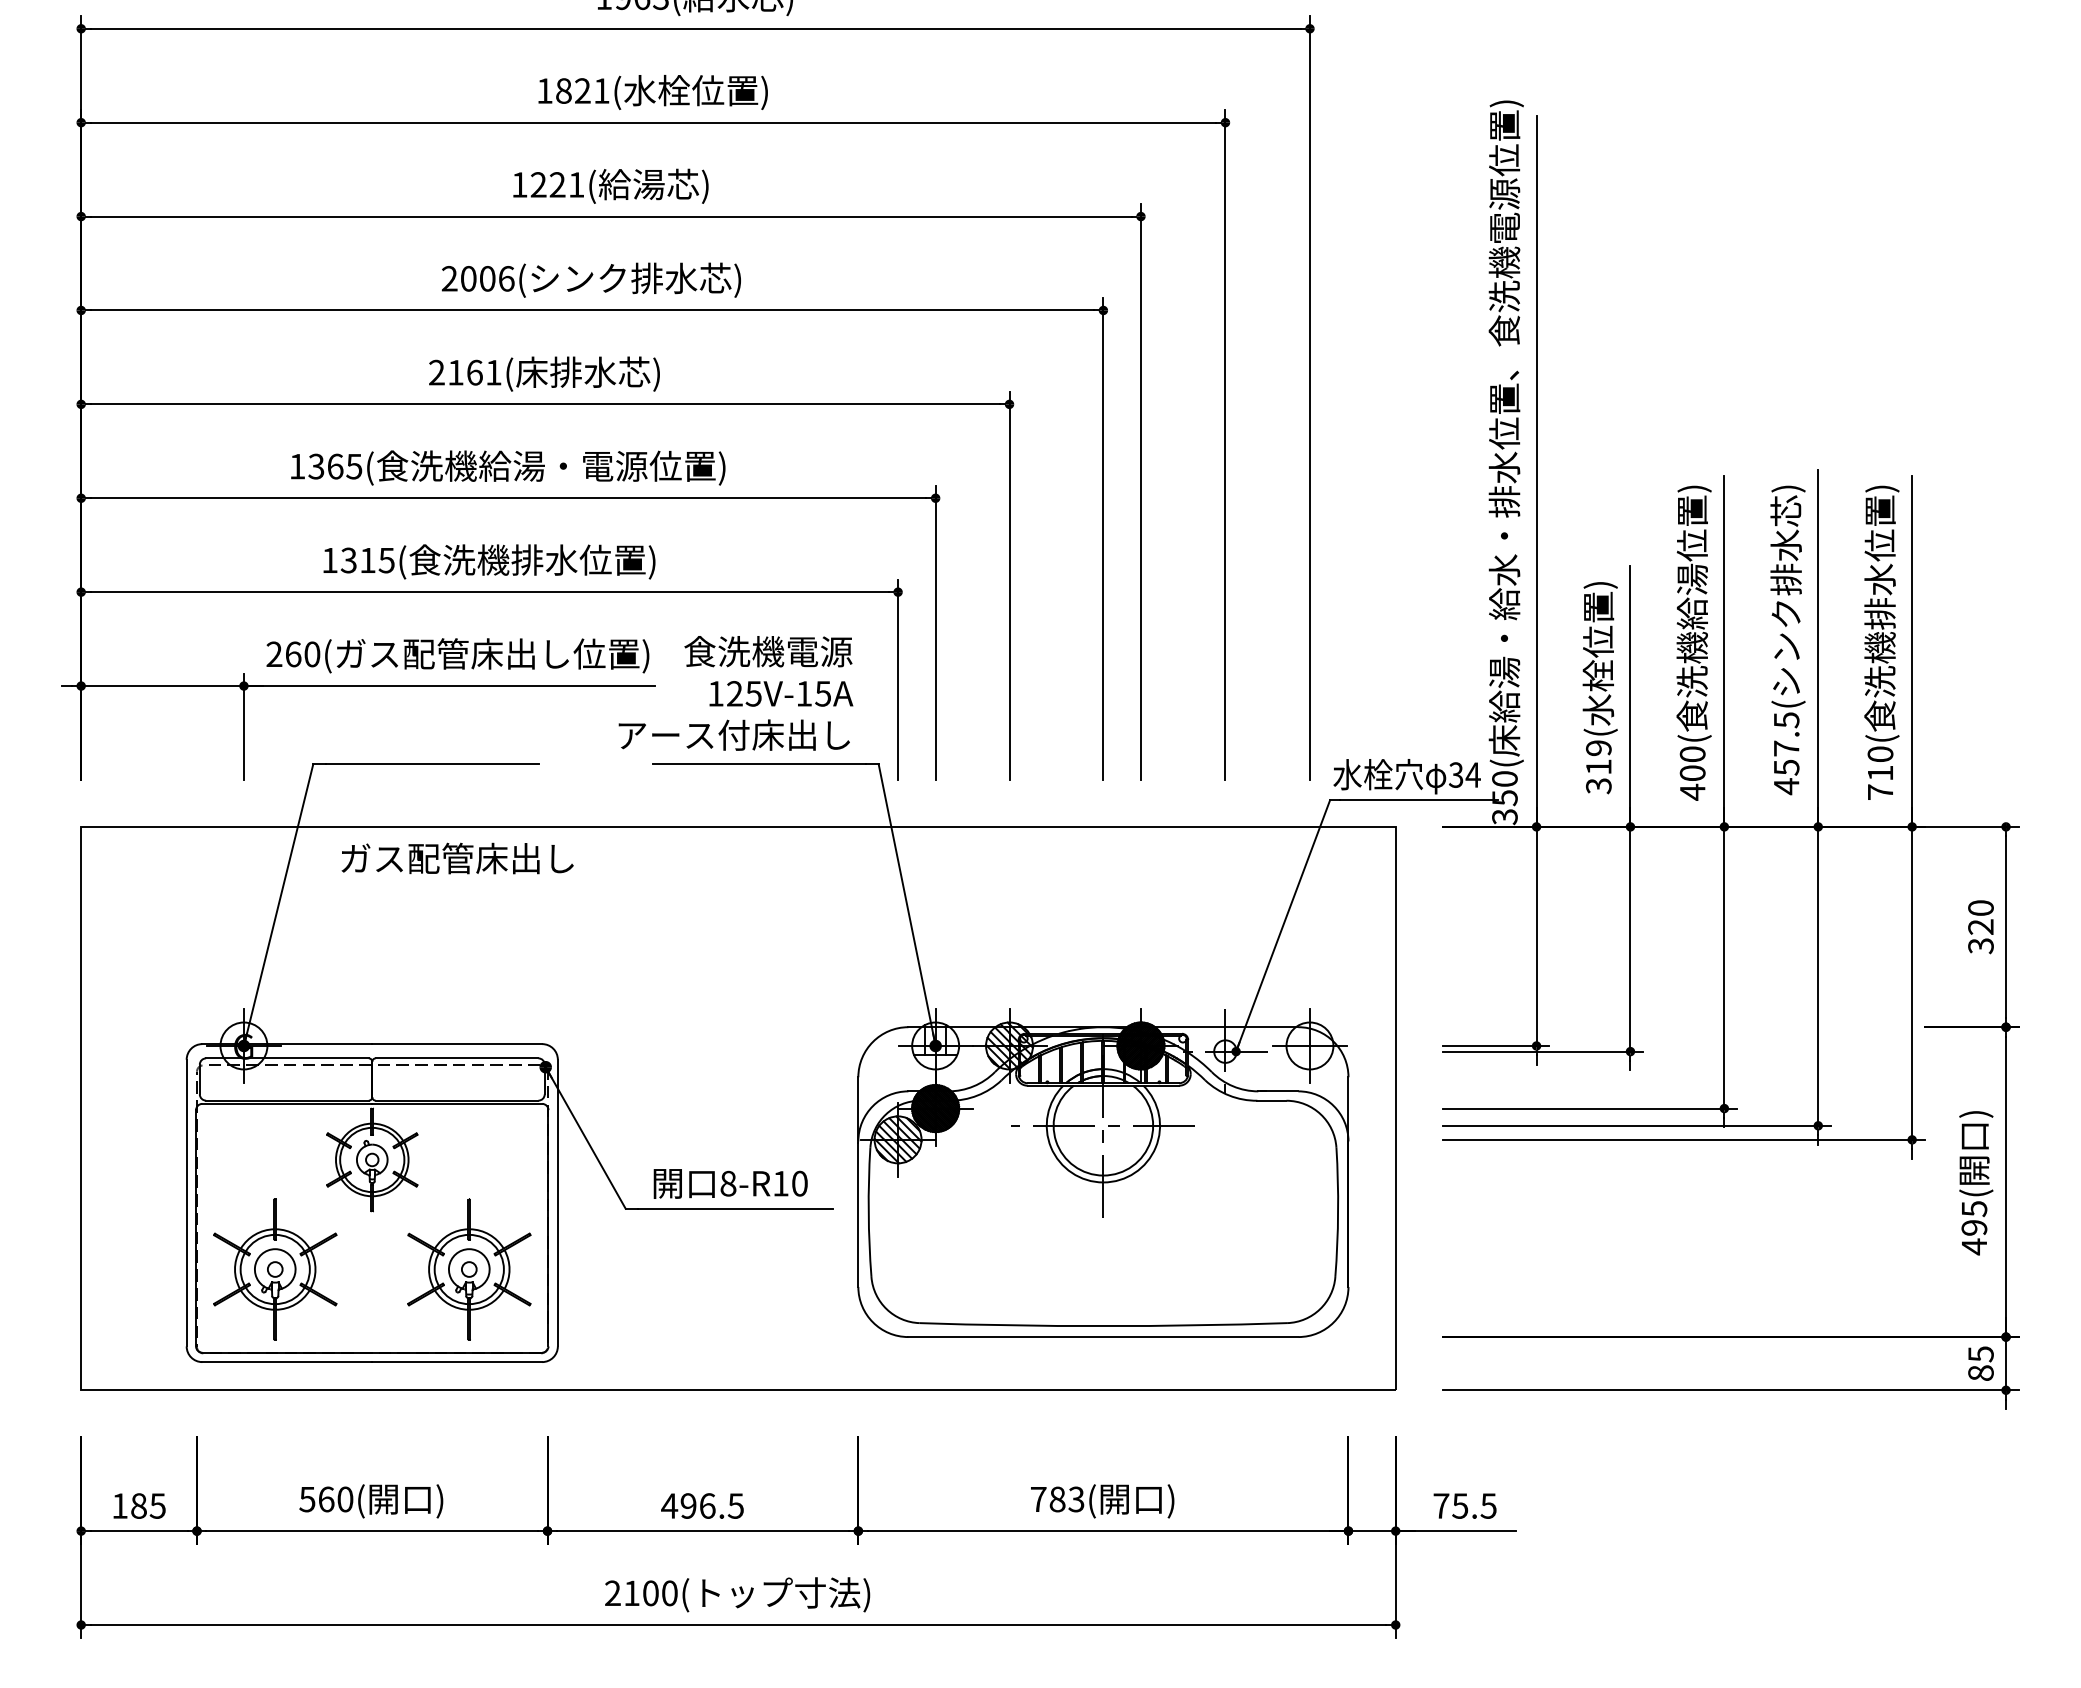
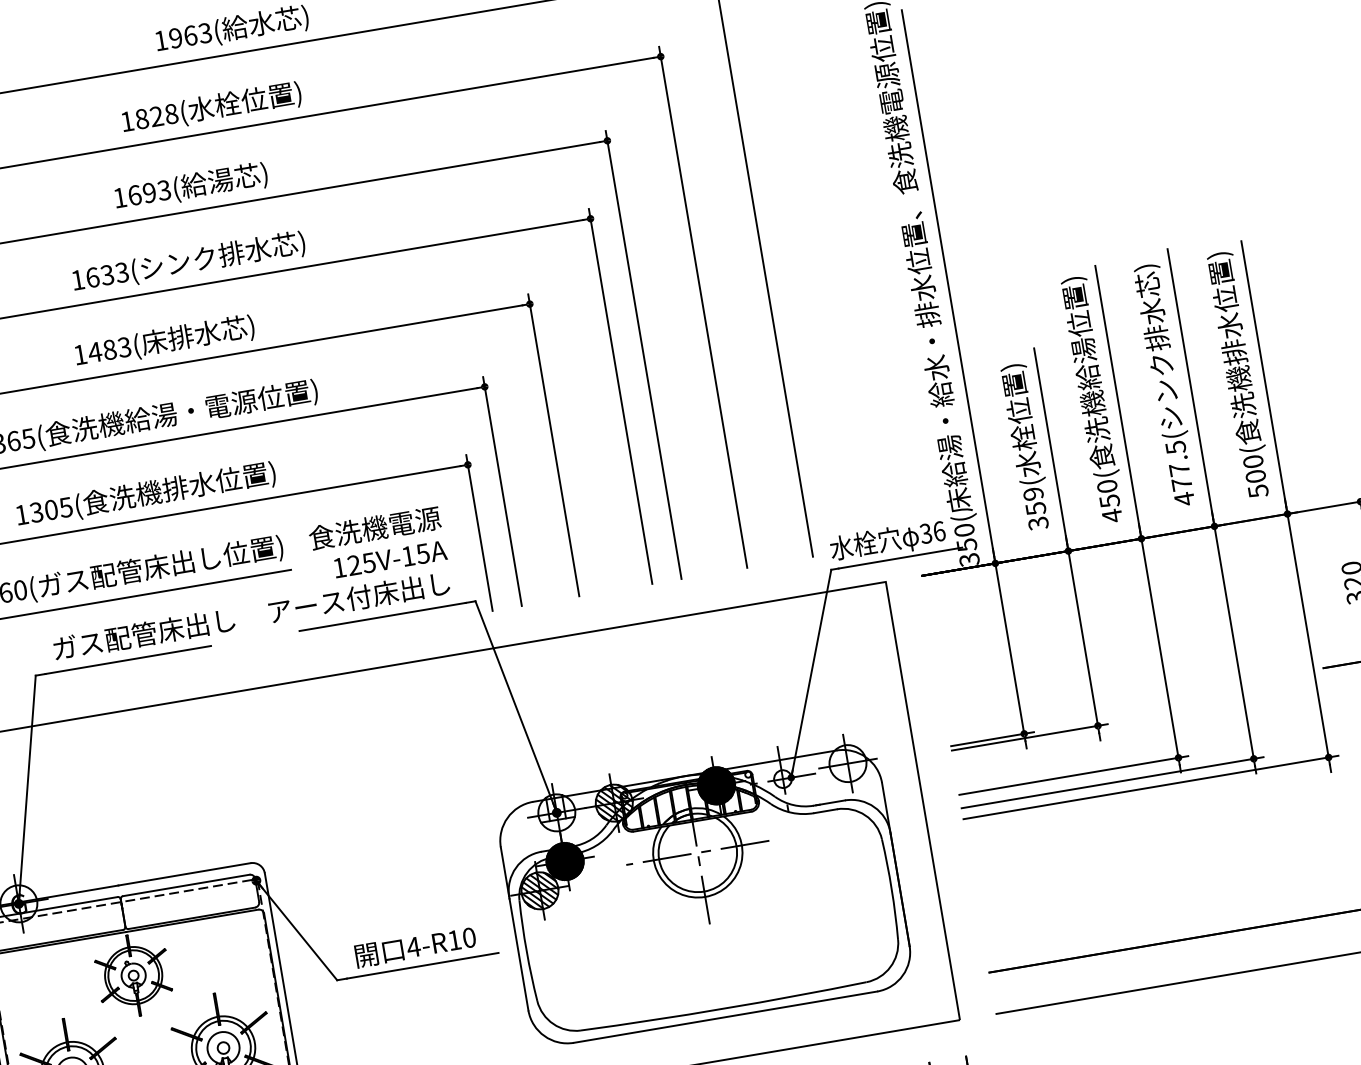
text: (601, 90) -> (171, 113), 1821( -> 1828(
text: (557, 184) -> (149, 192), 1221 -> 1693
text: (477, 278) -> (99, 276), 2006 -> 1633
text: (465, 372) -> (102, 350), 2161( -> 1483(
text: (367, 560) -> (51, 510), 1315 -> 1305
text: (1598, 767) -> (1035, 509), 319( -> 359(
text: (1786, 767) -> (1181, 484), 457.5( -> 477.5(
text: (1692, 773) -> (1109, 501), 400( -> 450(
text: (1472, 774) -> (938, 531), 34 -> 36
text: (1880, 782) -> (1257, 483), 710( -> 500(
text: (457, 858) -> (144, 634), moved
text: (727, 1183) -> (413, 947), 8-R10 -> 4-R10

